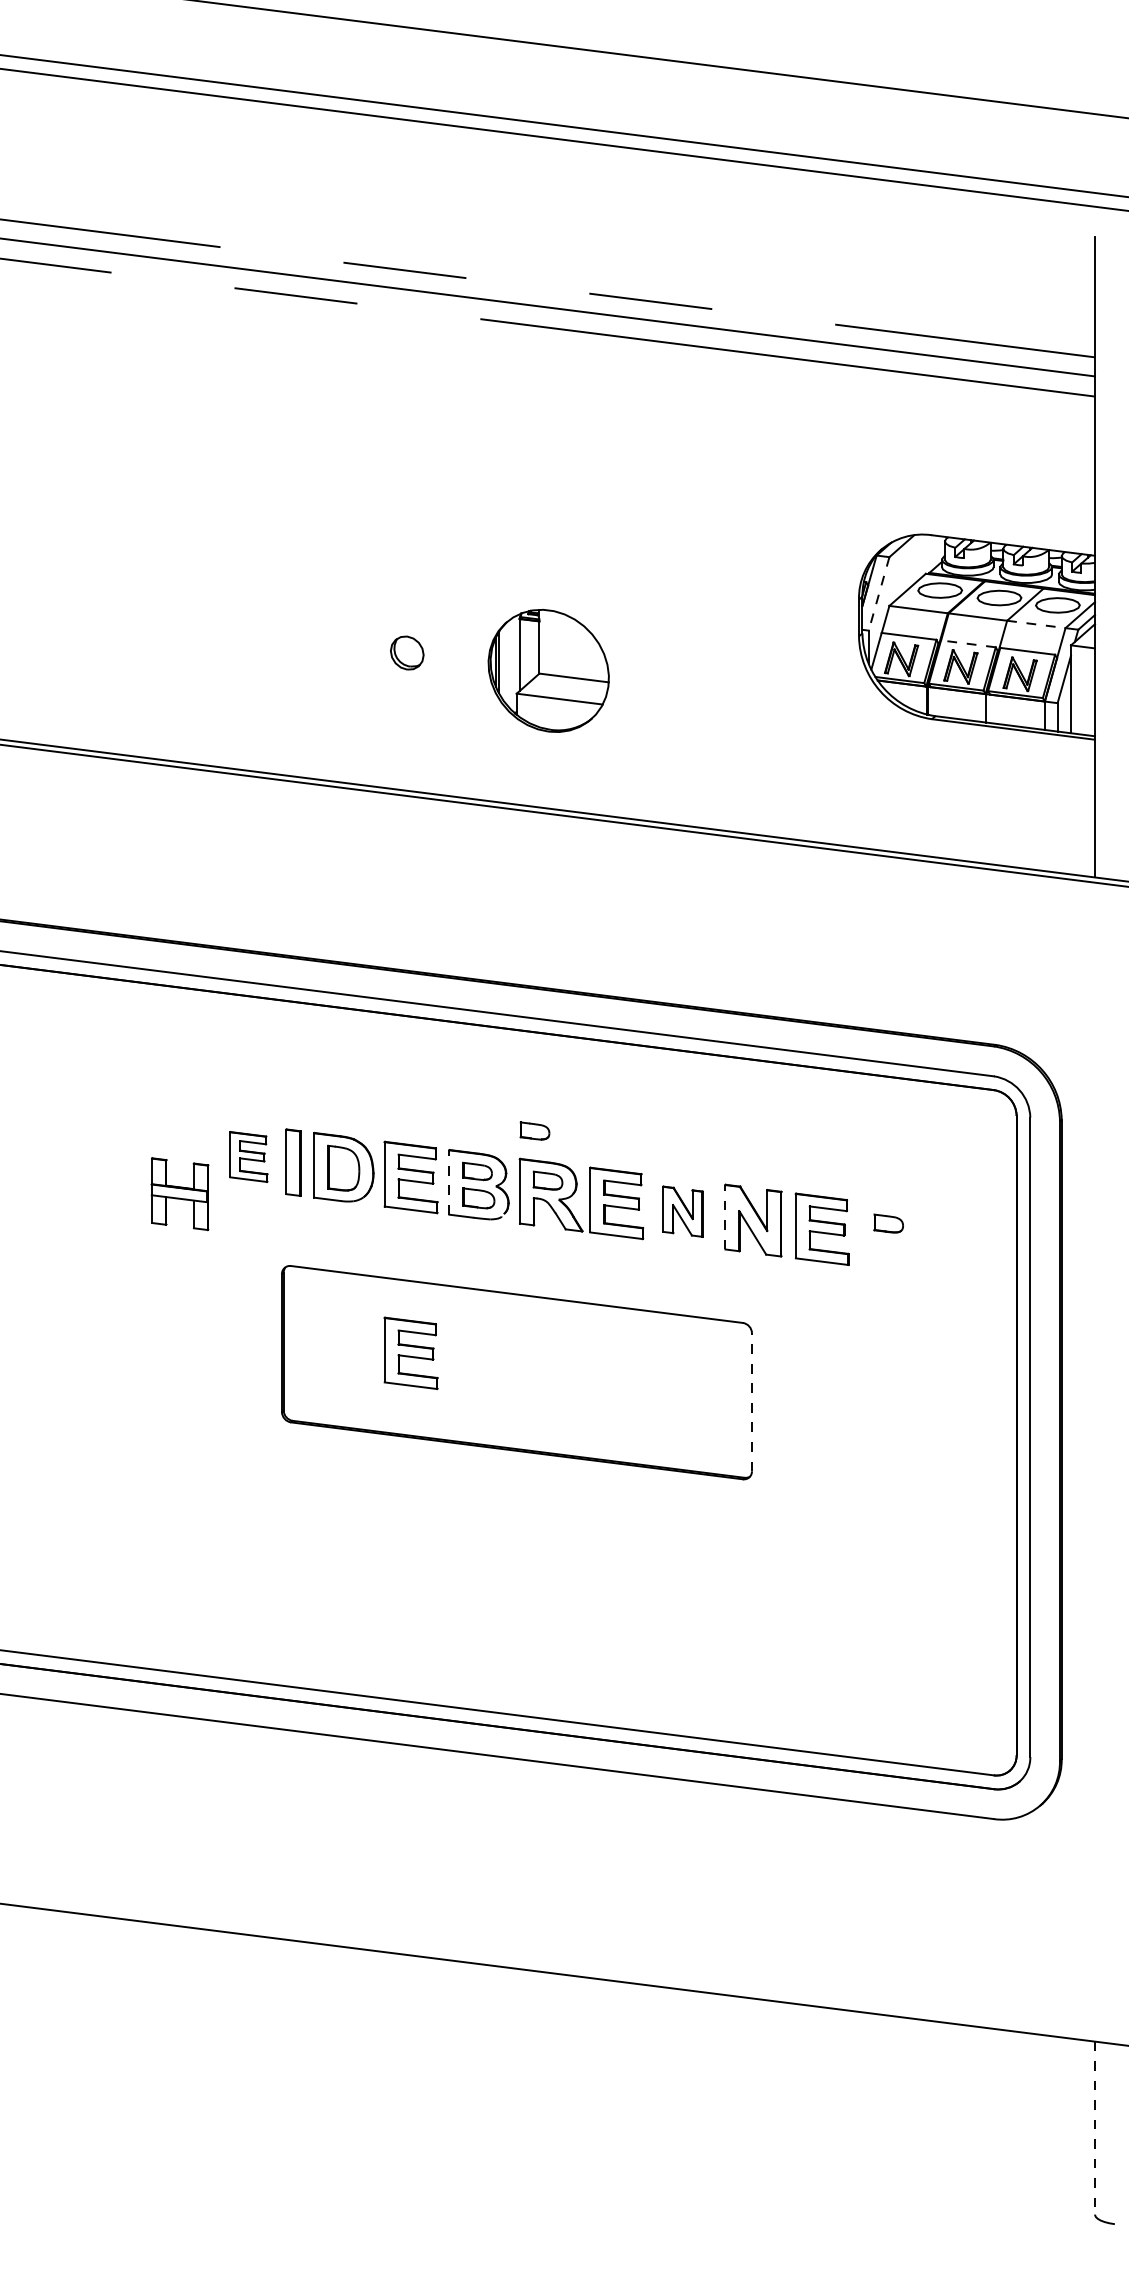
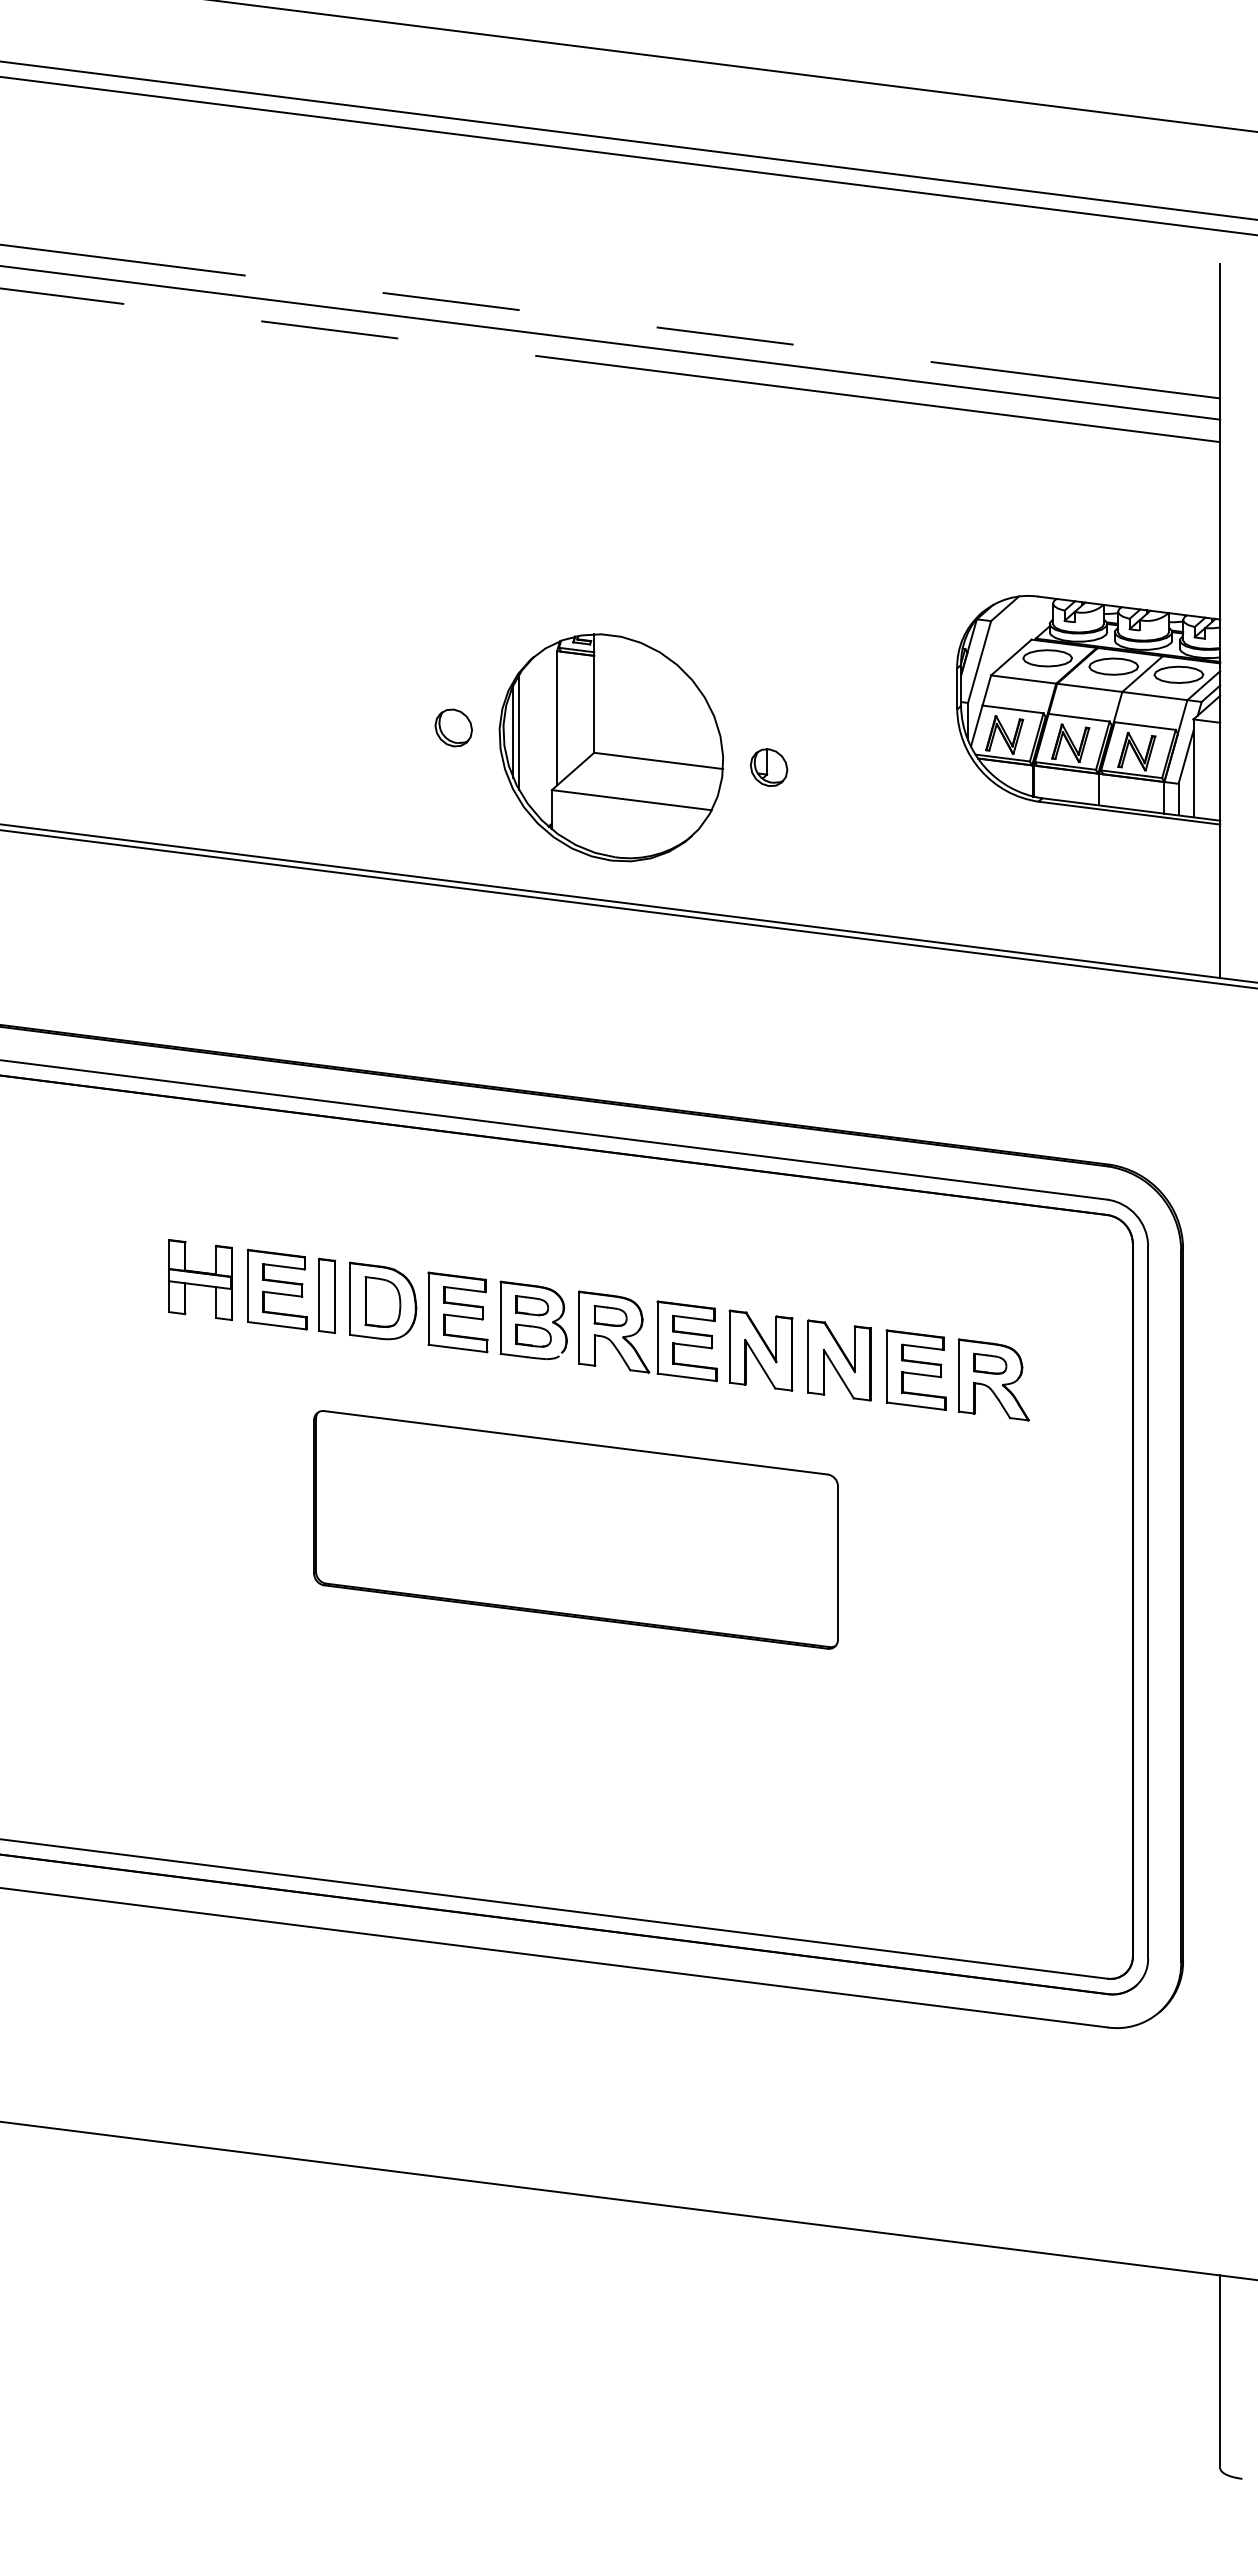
line: (879, 594) -> (979, 662), dashed -> solid
line: (1036, 624) -> (1154, 696), dashed -> solid
line: (968, 643) -> (1079, 717), dashed -> solid
part: (548, 670) -> (611, 747), size x1.67
part: (689, 688) -> (768, 767), added
part: (535, 1130) -> (596, 1260), removed
part: (248, 1156) -> (276, 1289), size x1.43
line: (449, 1182) -> (500, 1318), dashed -> solid
part: (180, 1194) -> (200, 1280), moved
part: (682, 1211) -> (760, 1350), size x1.43
line: (725, 1217) -> (808, 1356), dashed -> solid
part: (891, 1237) -> (993, 1379), added
part: (410, 1353) -> (457, 1508), removed
line: (751, 1401) -> (837, 1562), dashed -> solid
line: (1095, 2128) -> (1220, 2372), dashed -> solid

